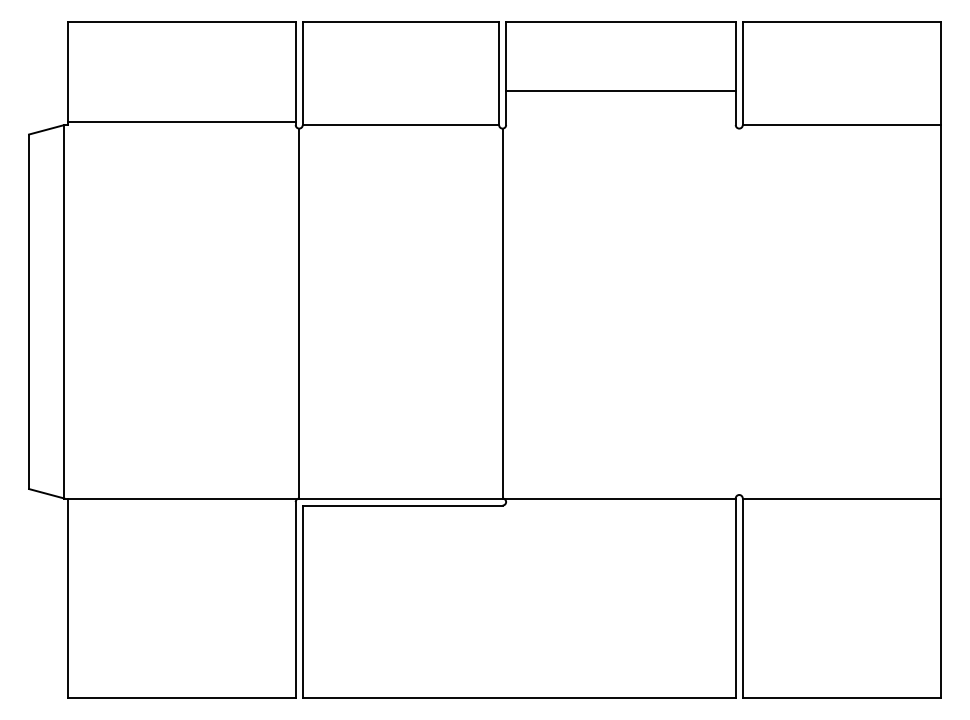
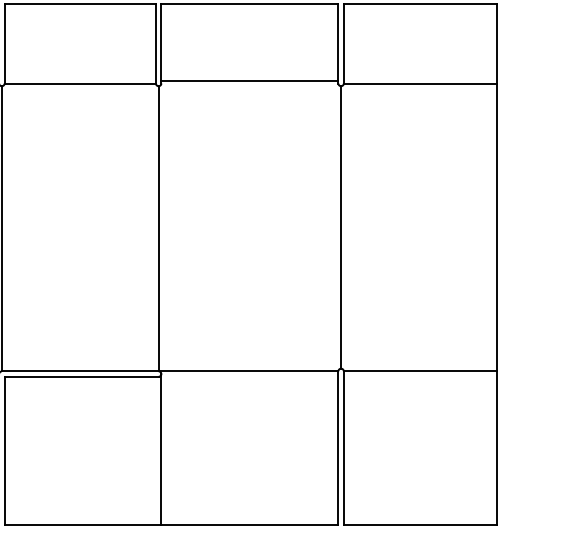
line: (620, 90) -> (249, 80), moved
line: (739, 311) -> (341, 227), added
line: (506, 600) -> (161, 450), added

